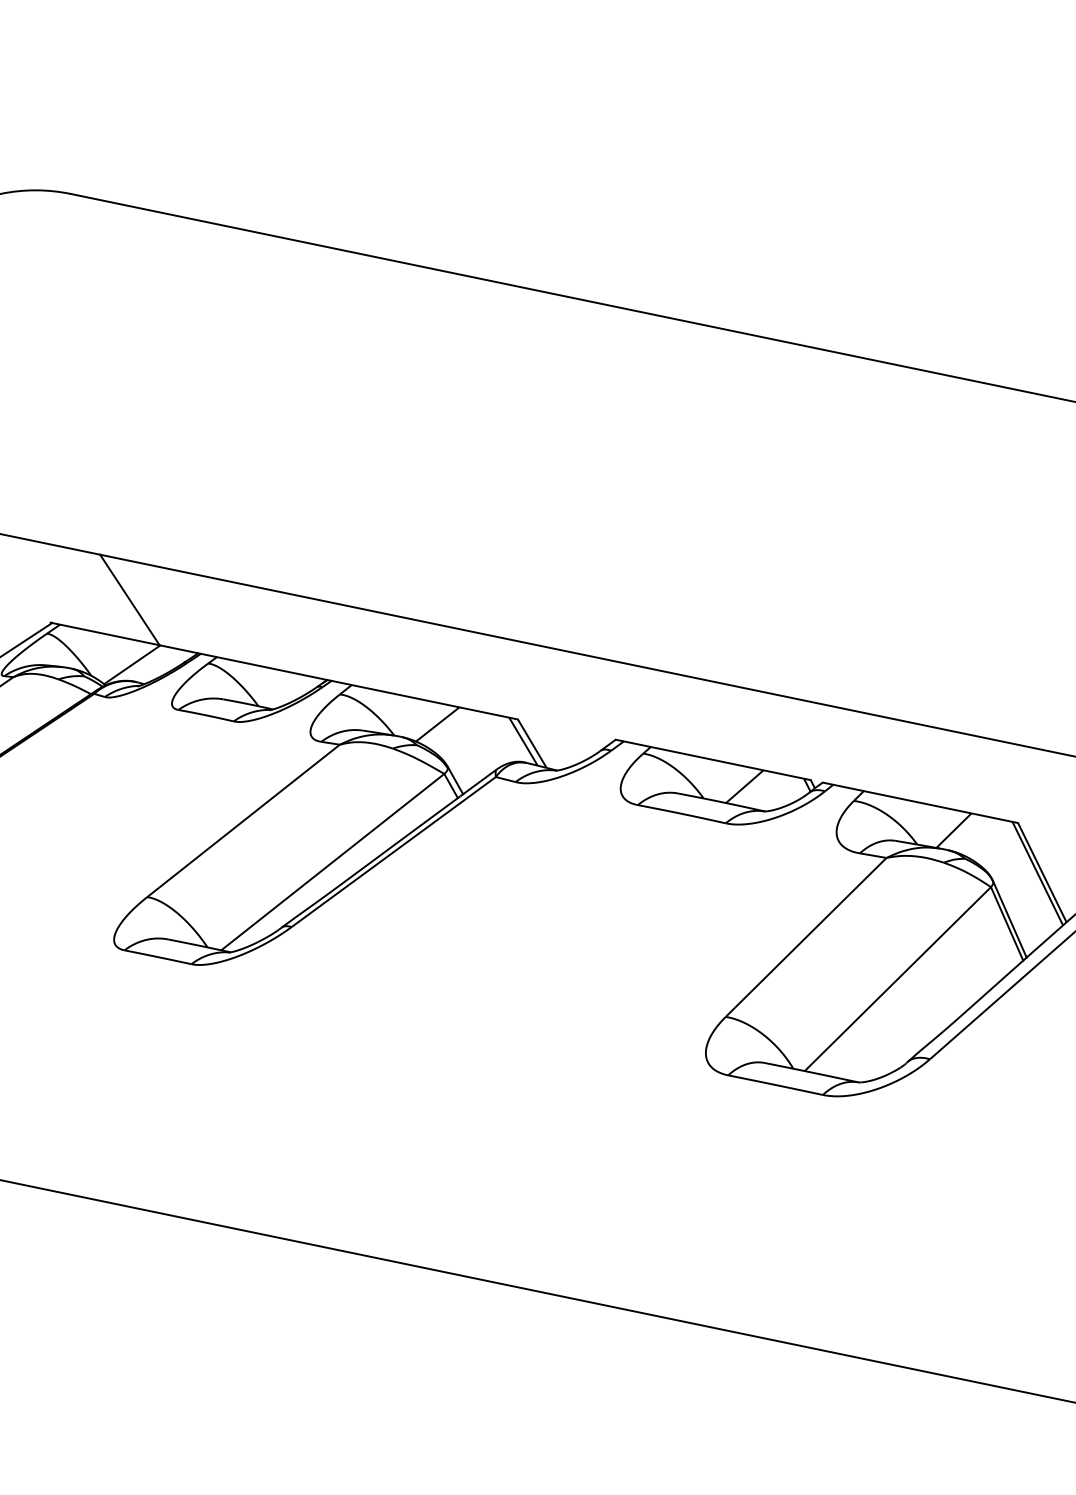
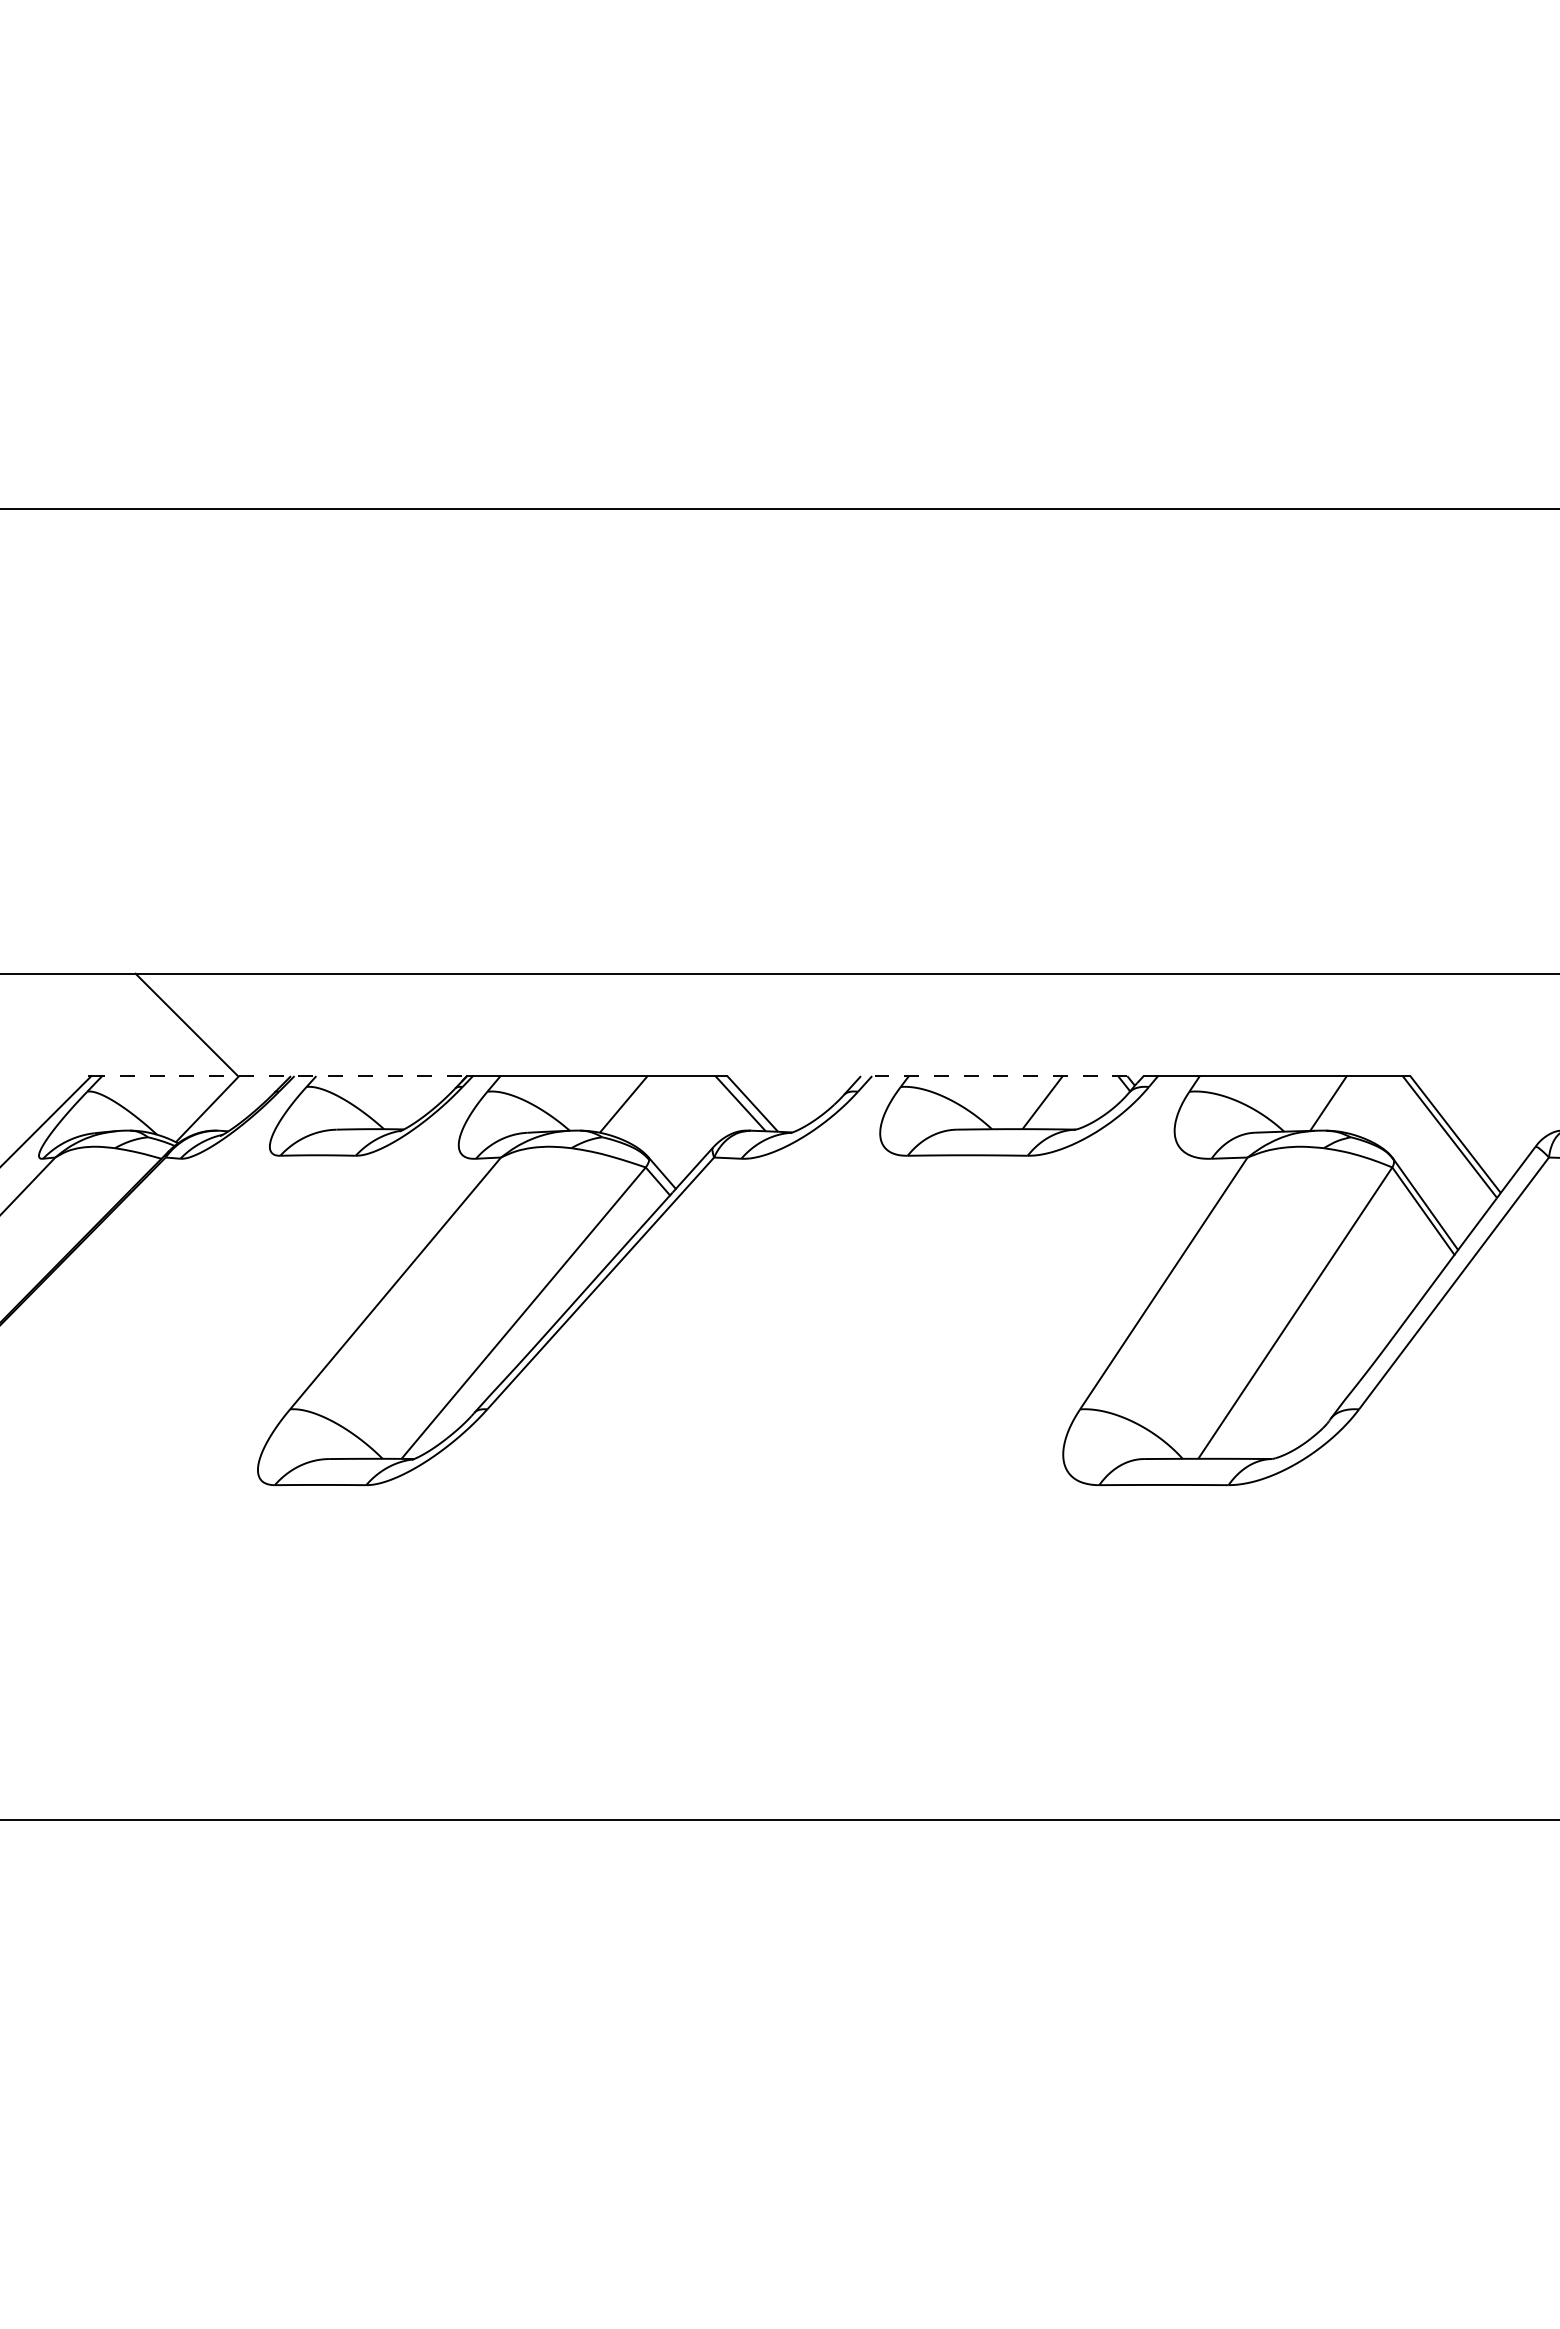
line: (189, 651) -> (279, 1076), solid -> dashed
line: (712, 760) -> (993, 1076), solid -> dashed

